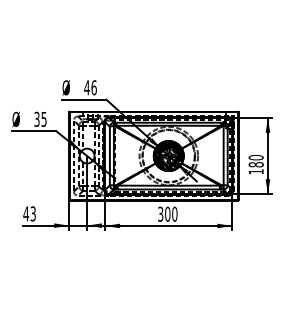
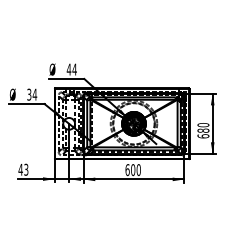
text: (93, 87) -> (74, 69), 46 -> 44
text: (43, 119) -> (34, 94), 35 -> 34
text: (255, 171) -> (202, 136), 180 -> 680
text: (160, 213) -> (127, 169), 300 -> 600

